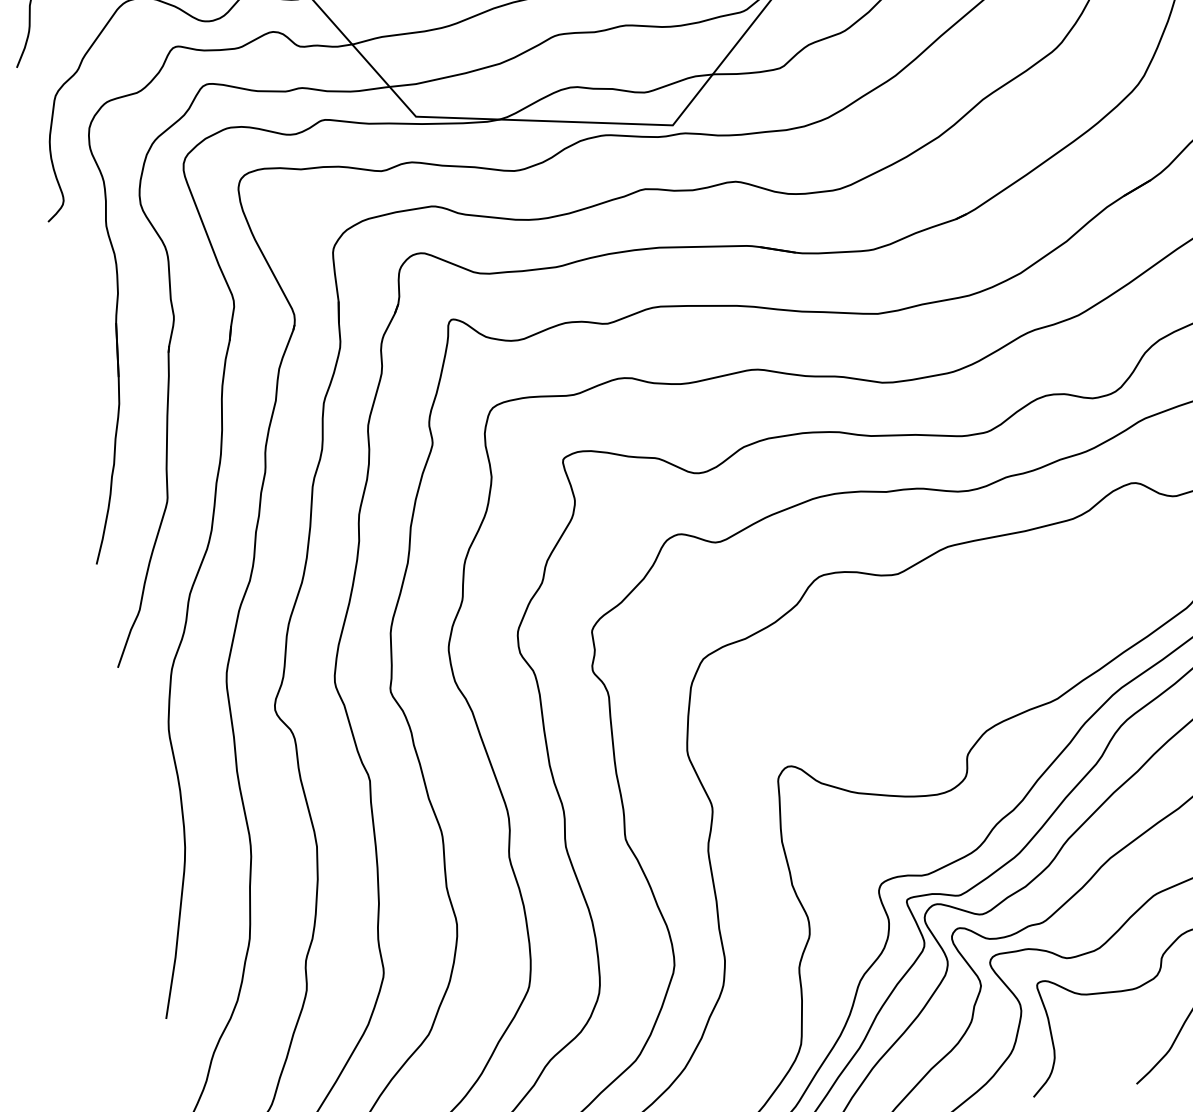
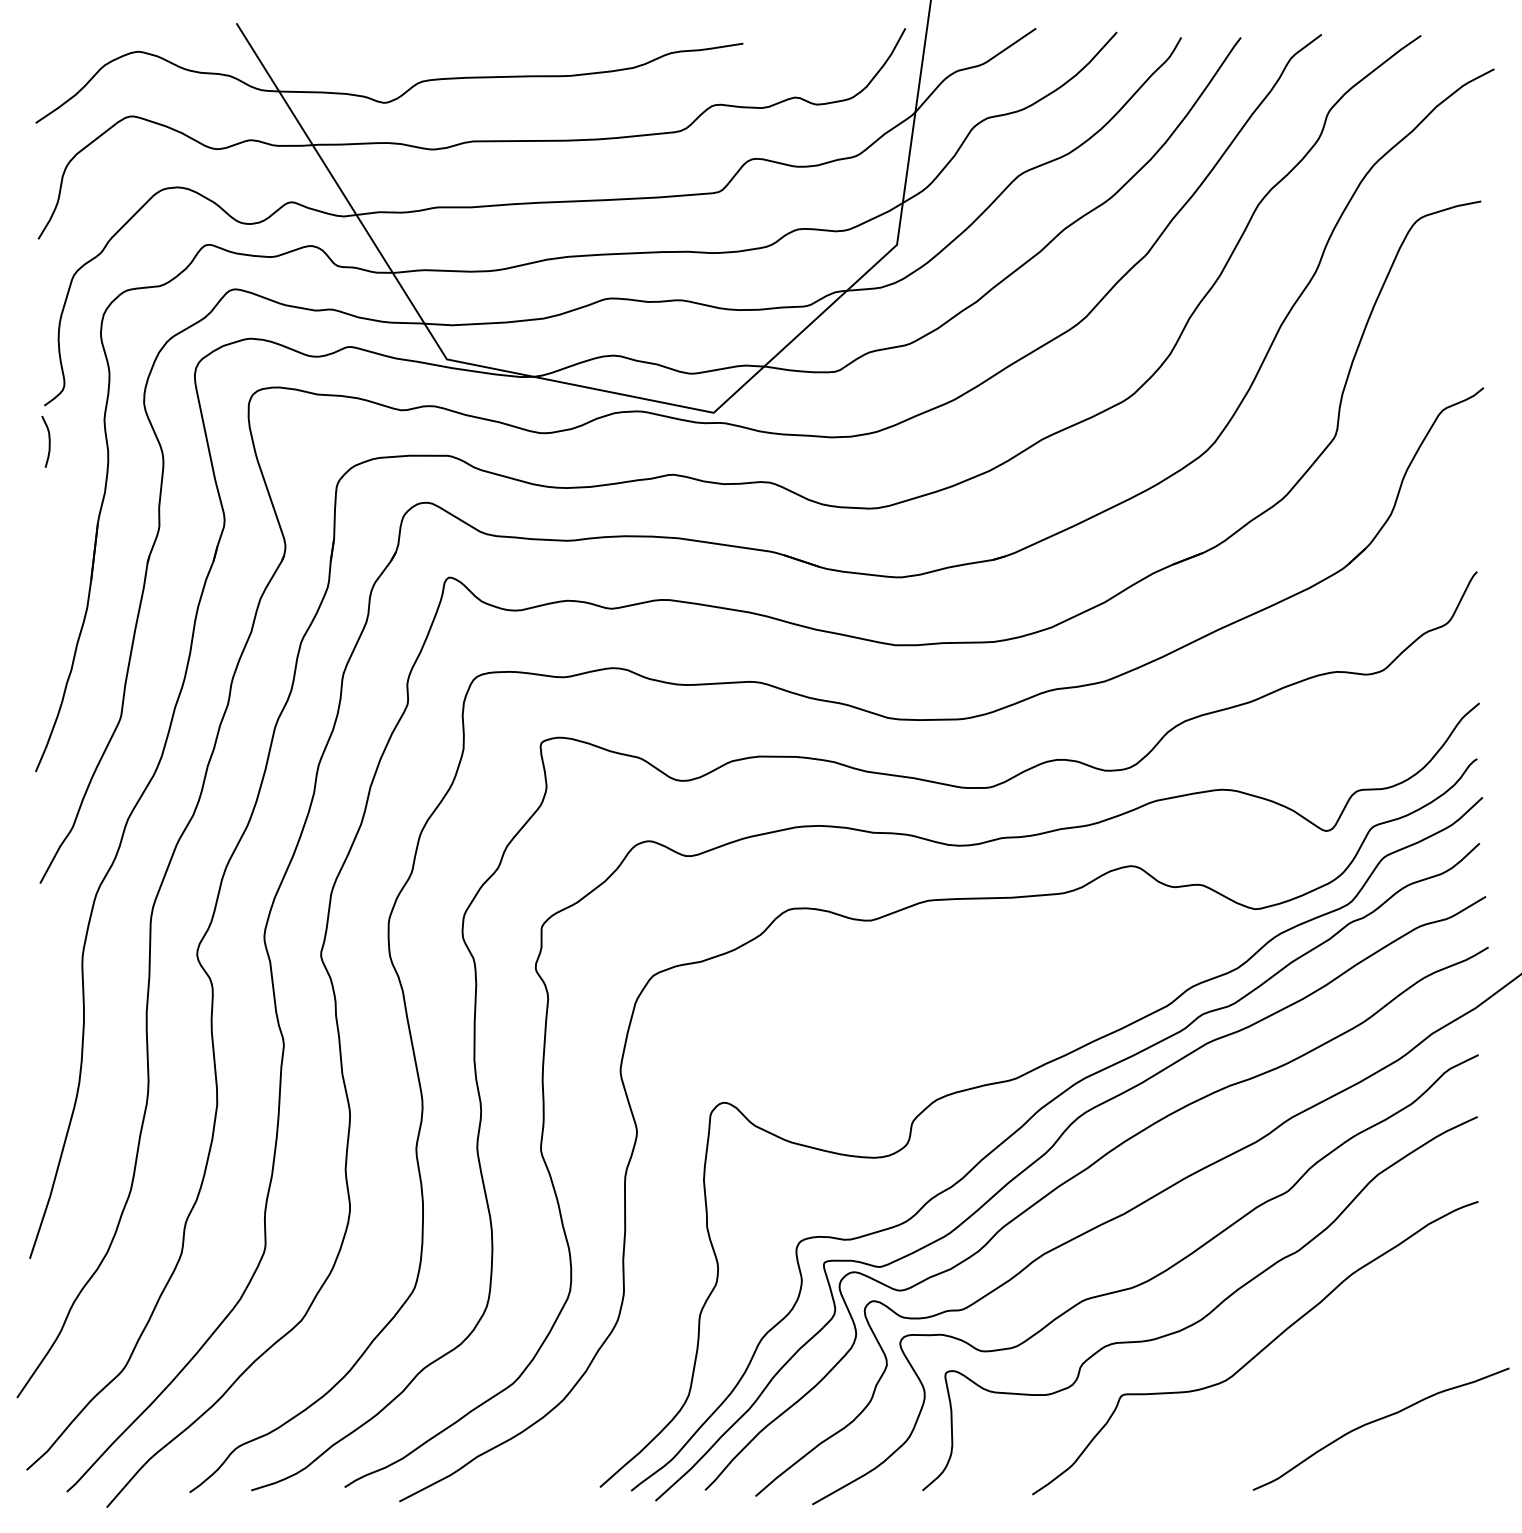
curve: (57, 254) -> (48, 441), added

